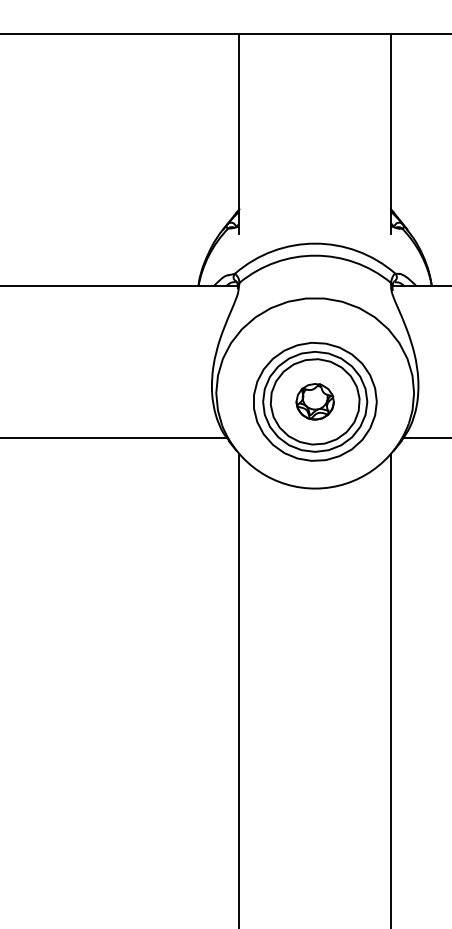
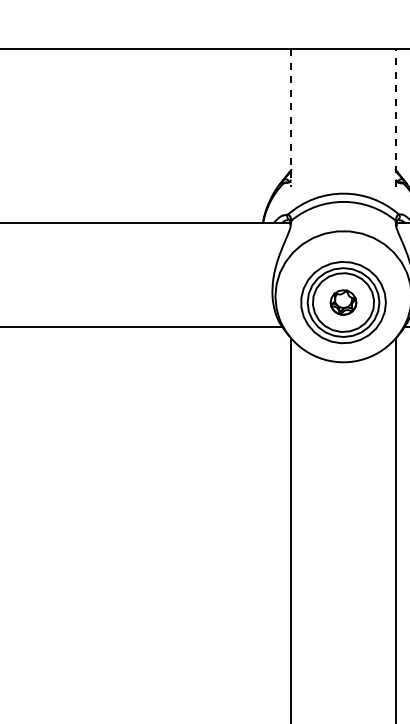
line: (239, 134) -> (291, 118), solid -> dashed
line: (390, 134) -> (395, 118), solid -> dashed

